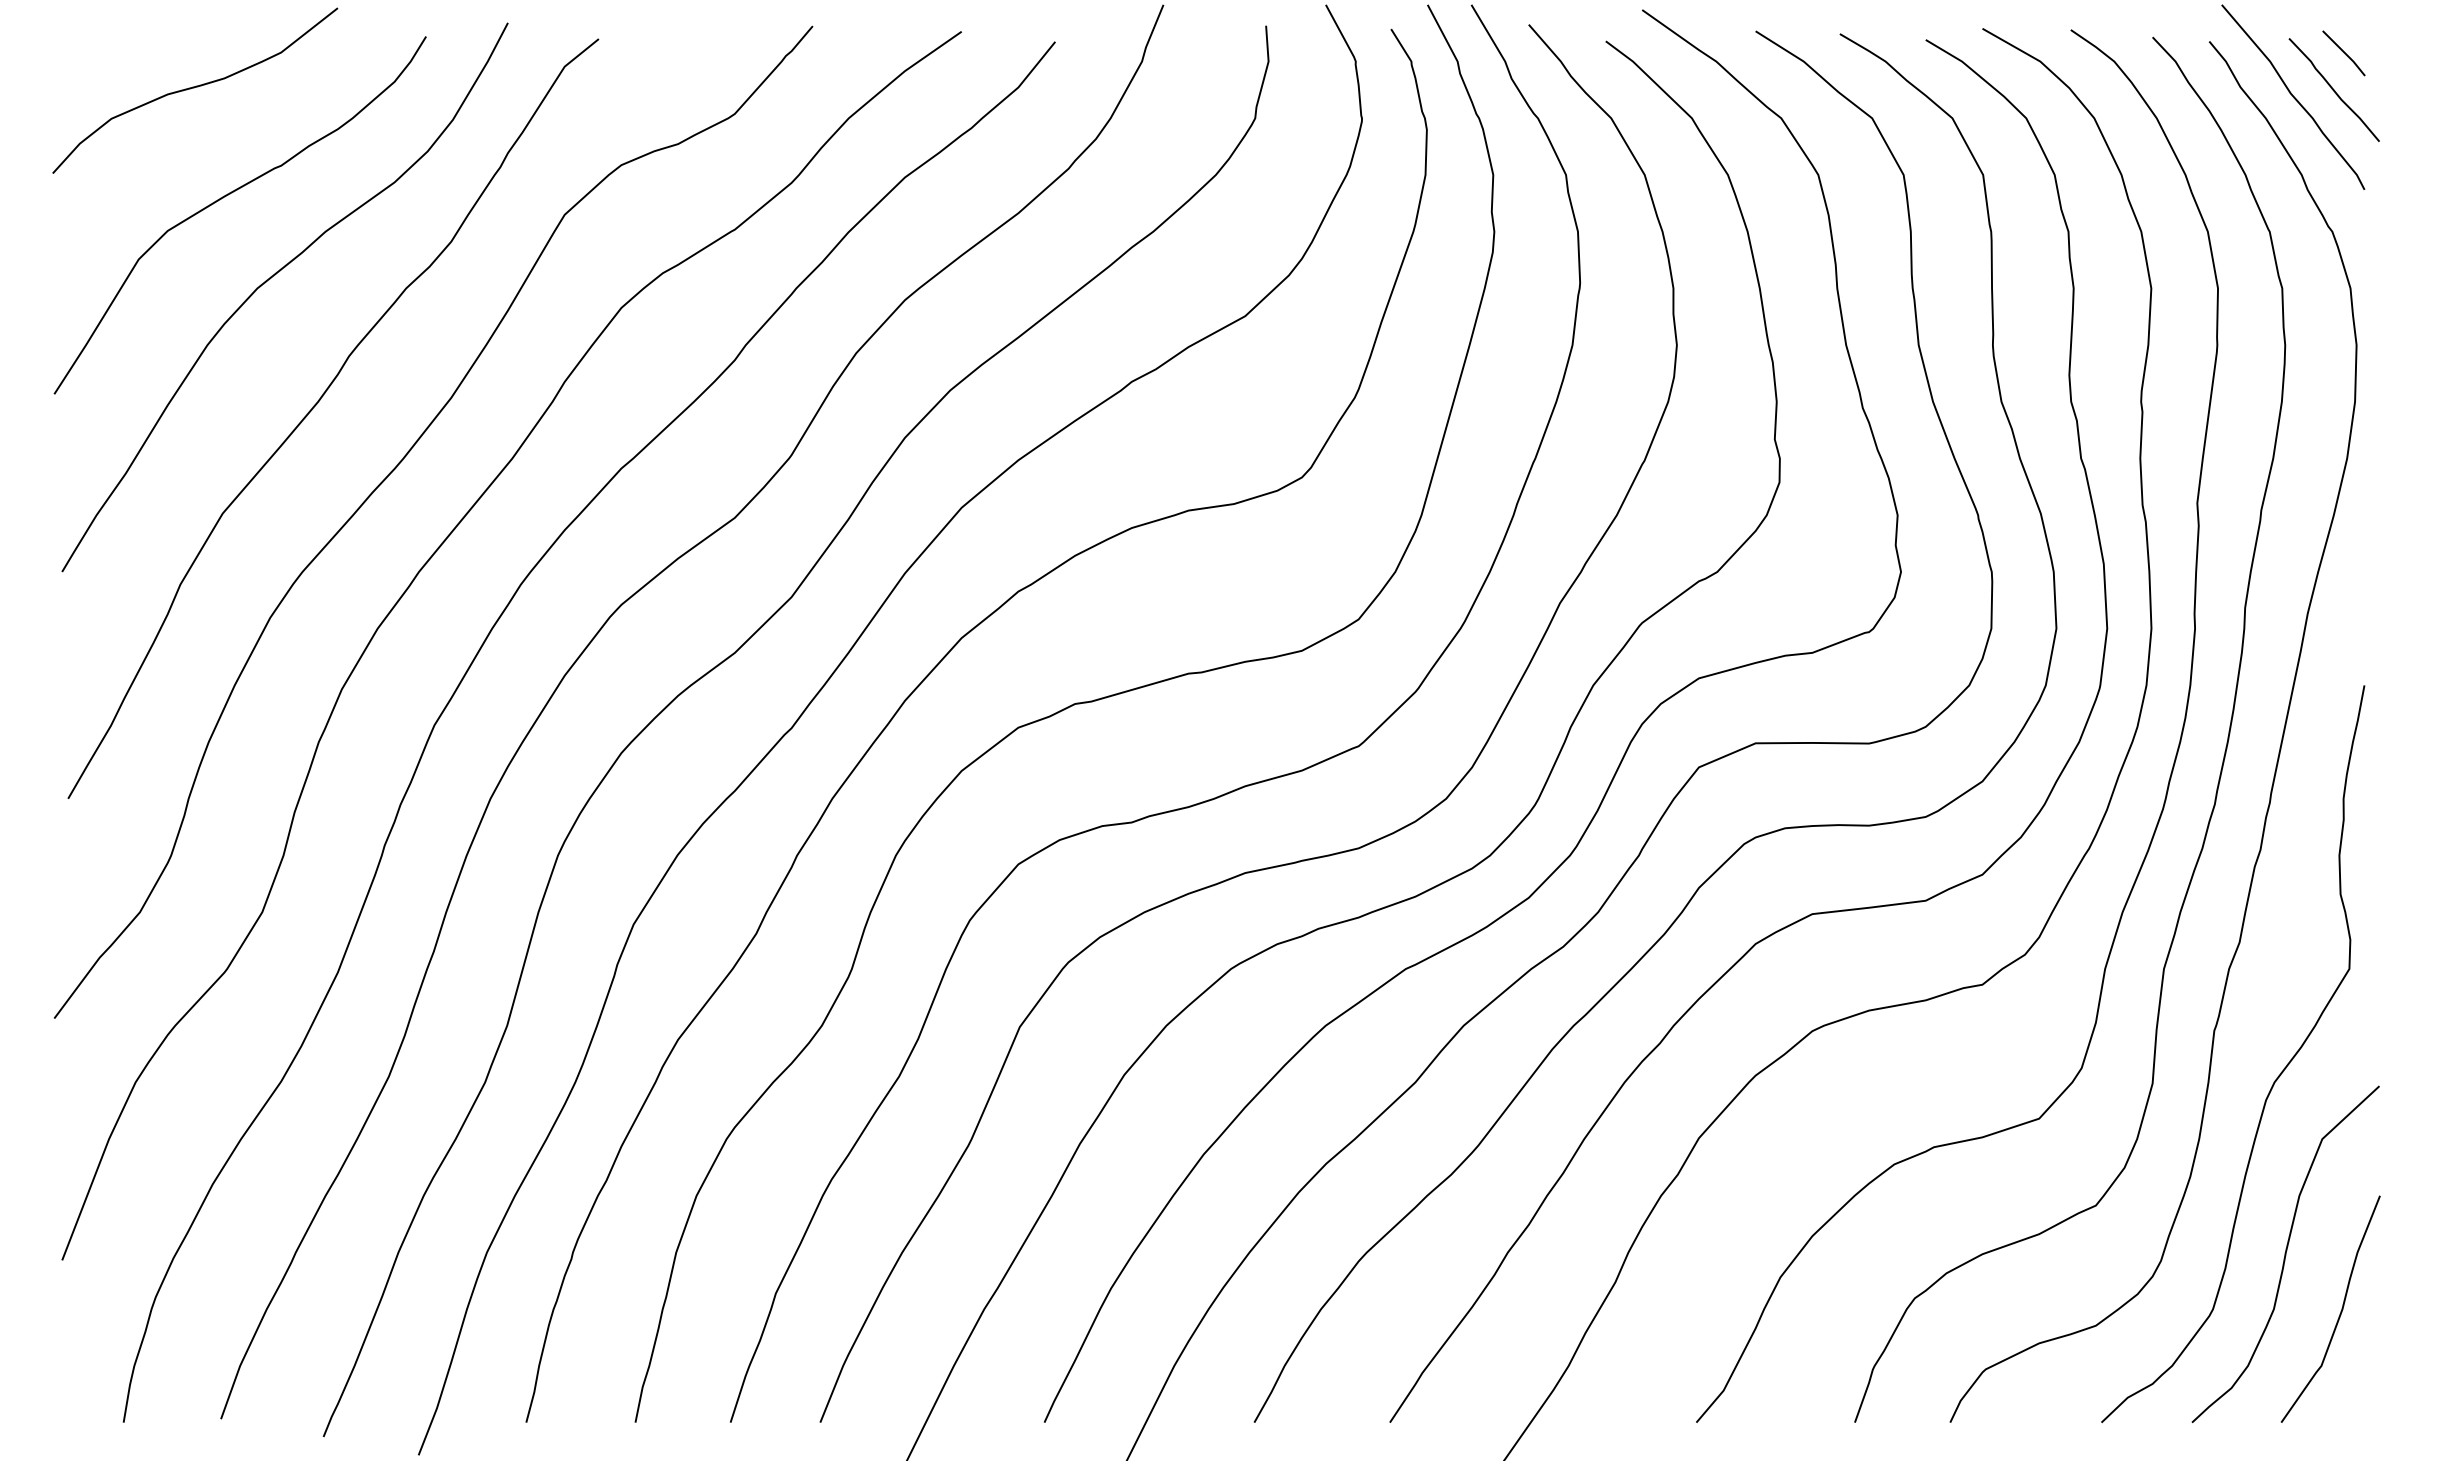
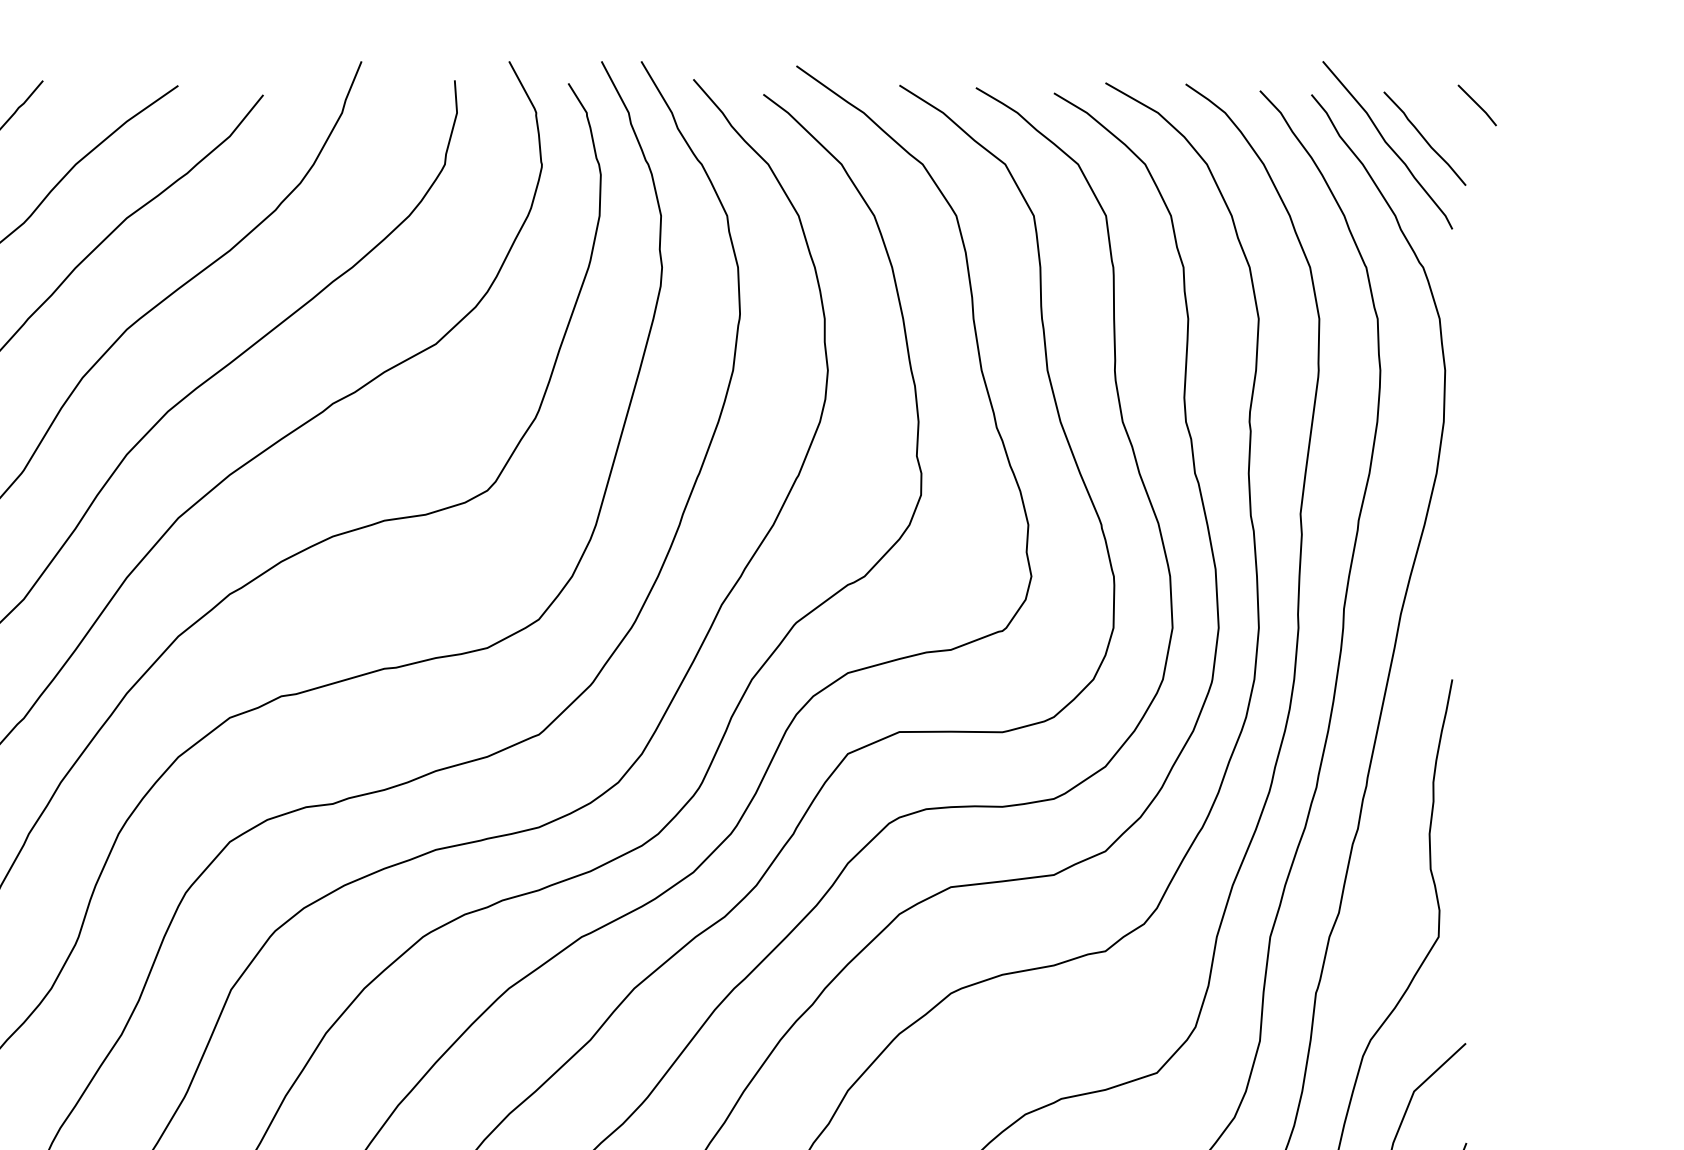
line: (2343, 53) -> (1476, 105), moved

